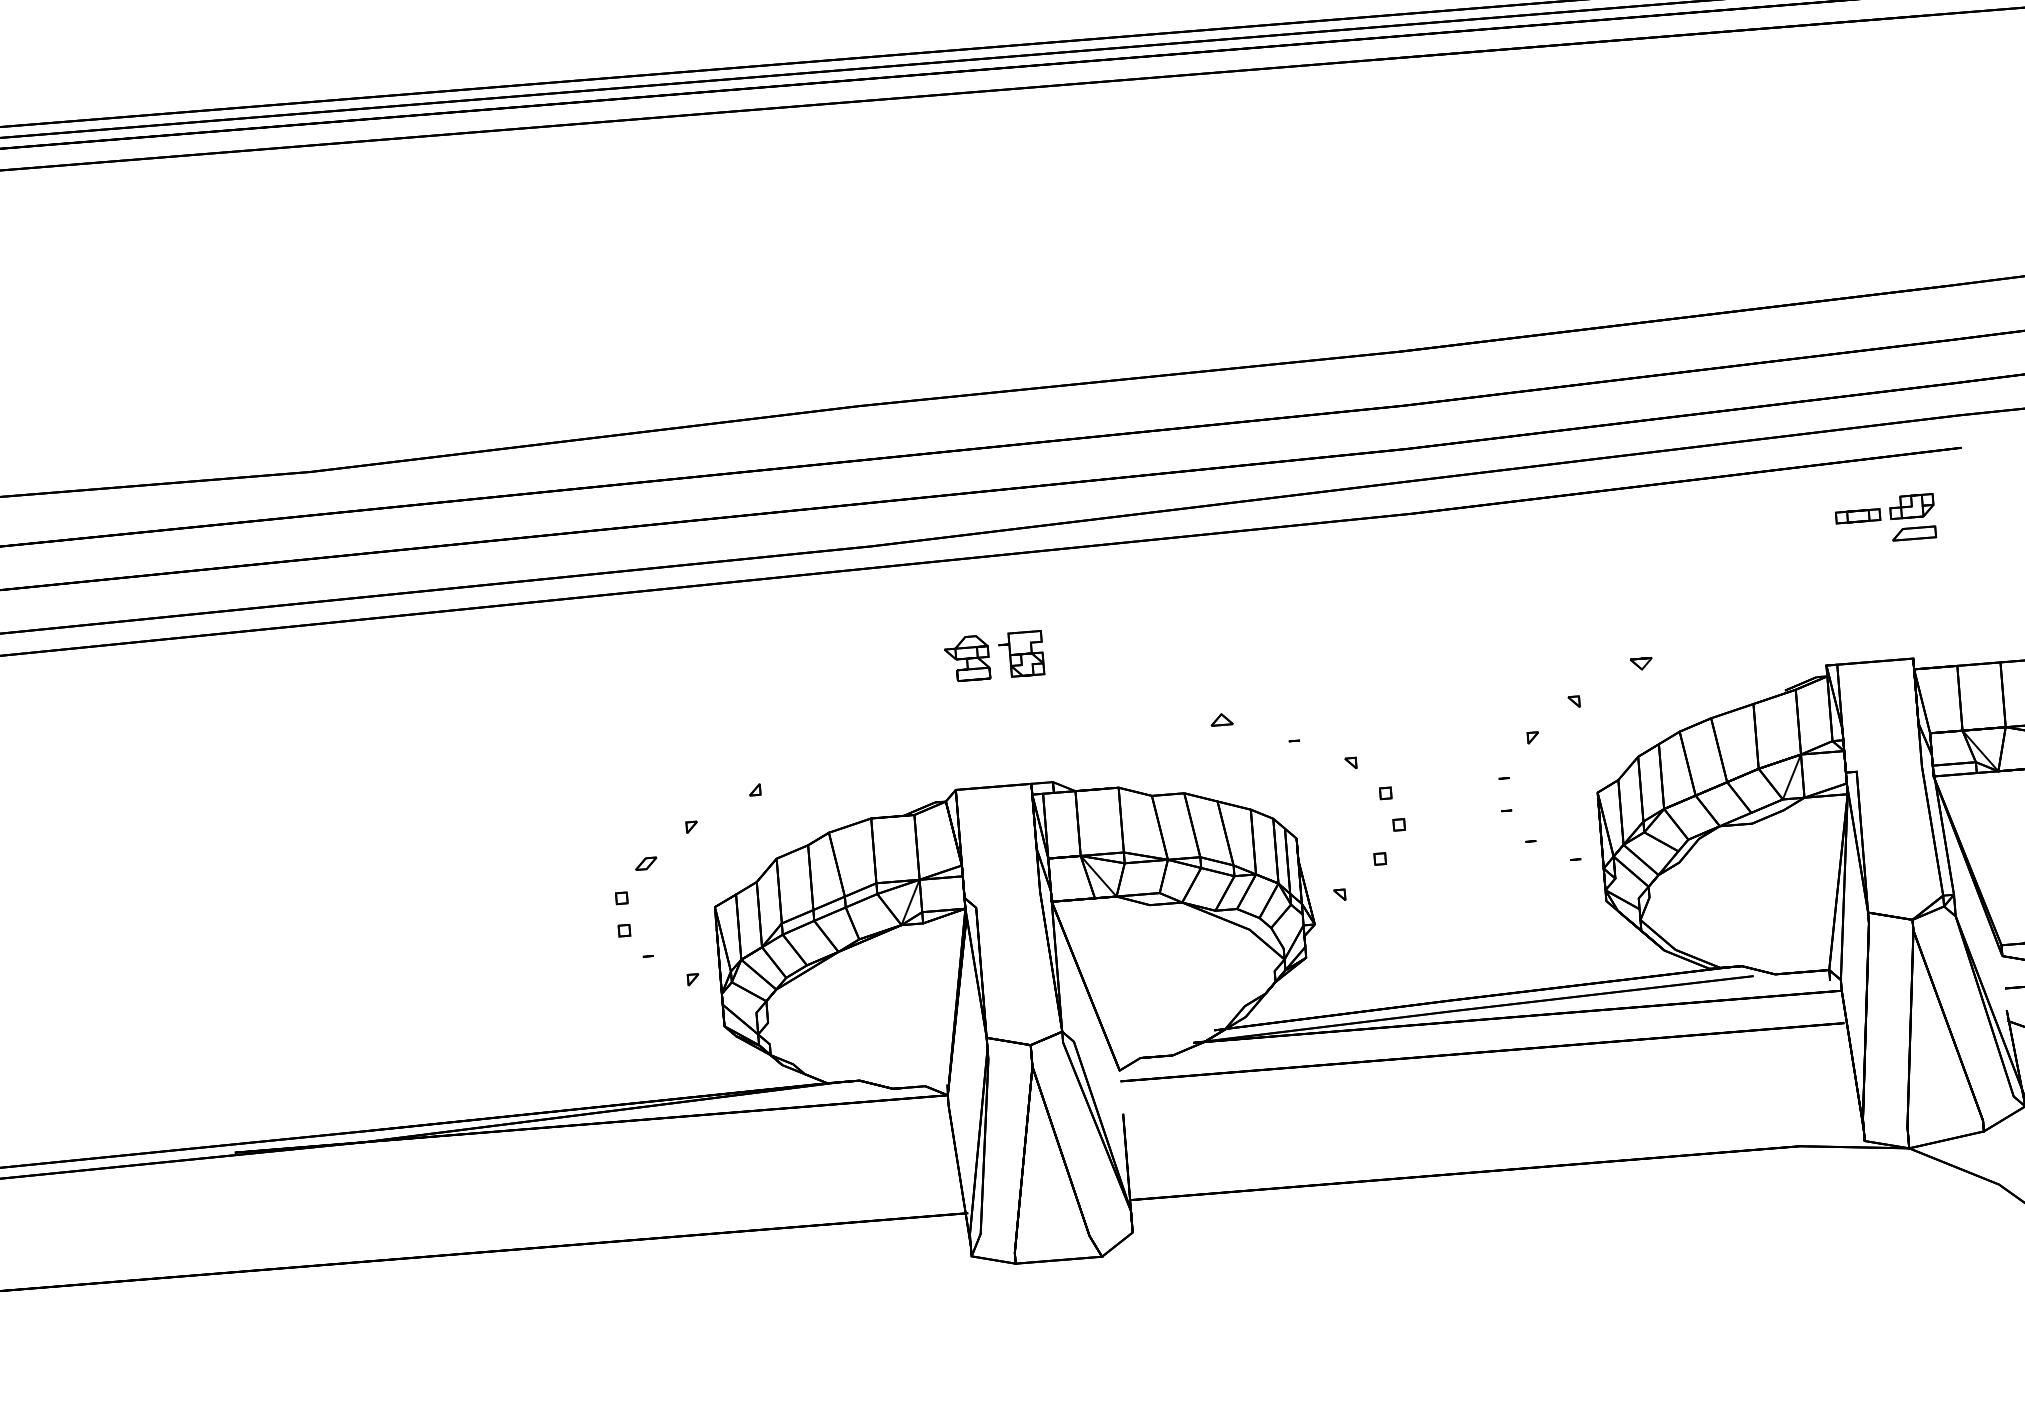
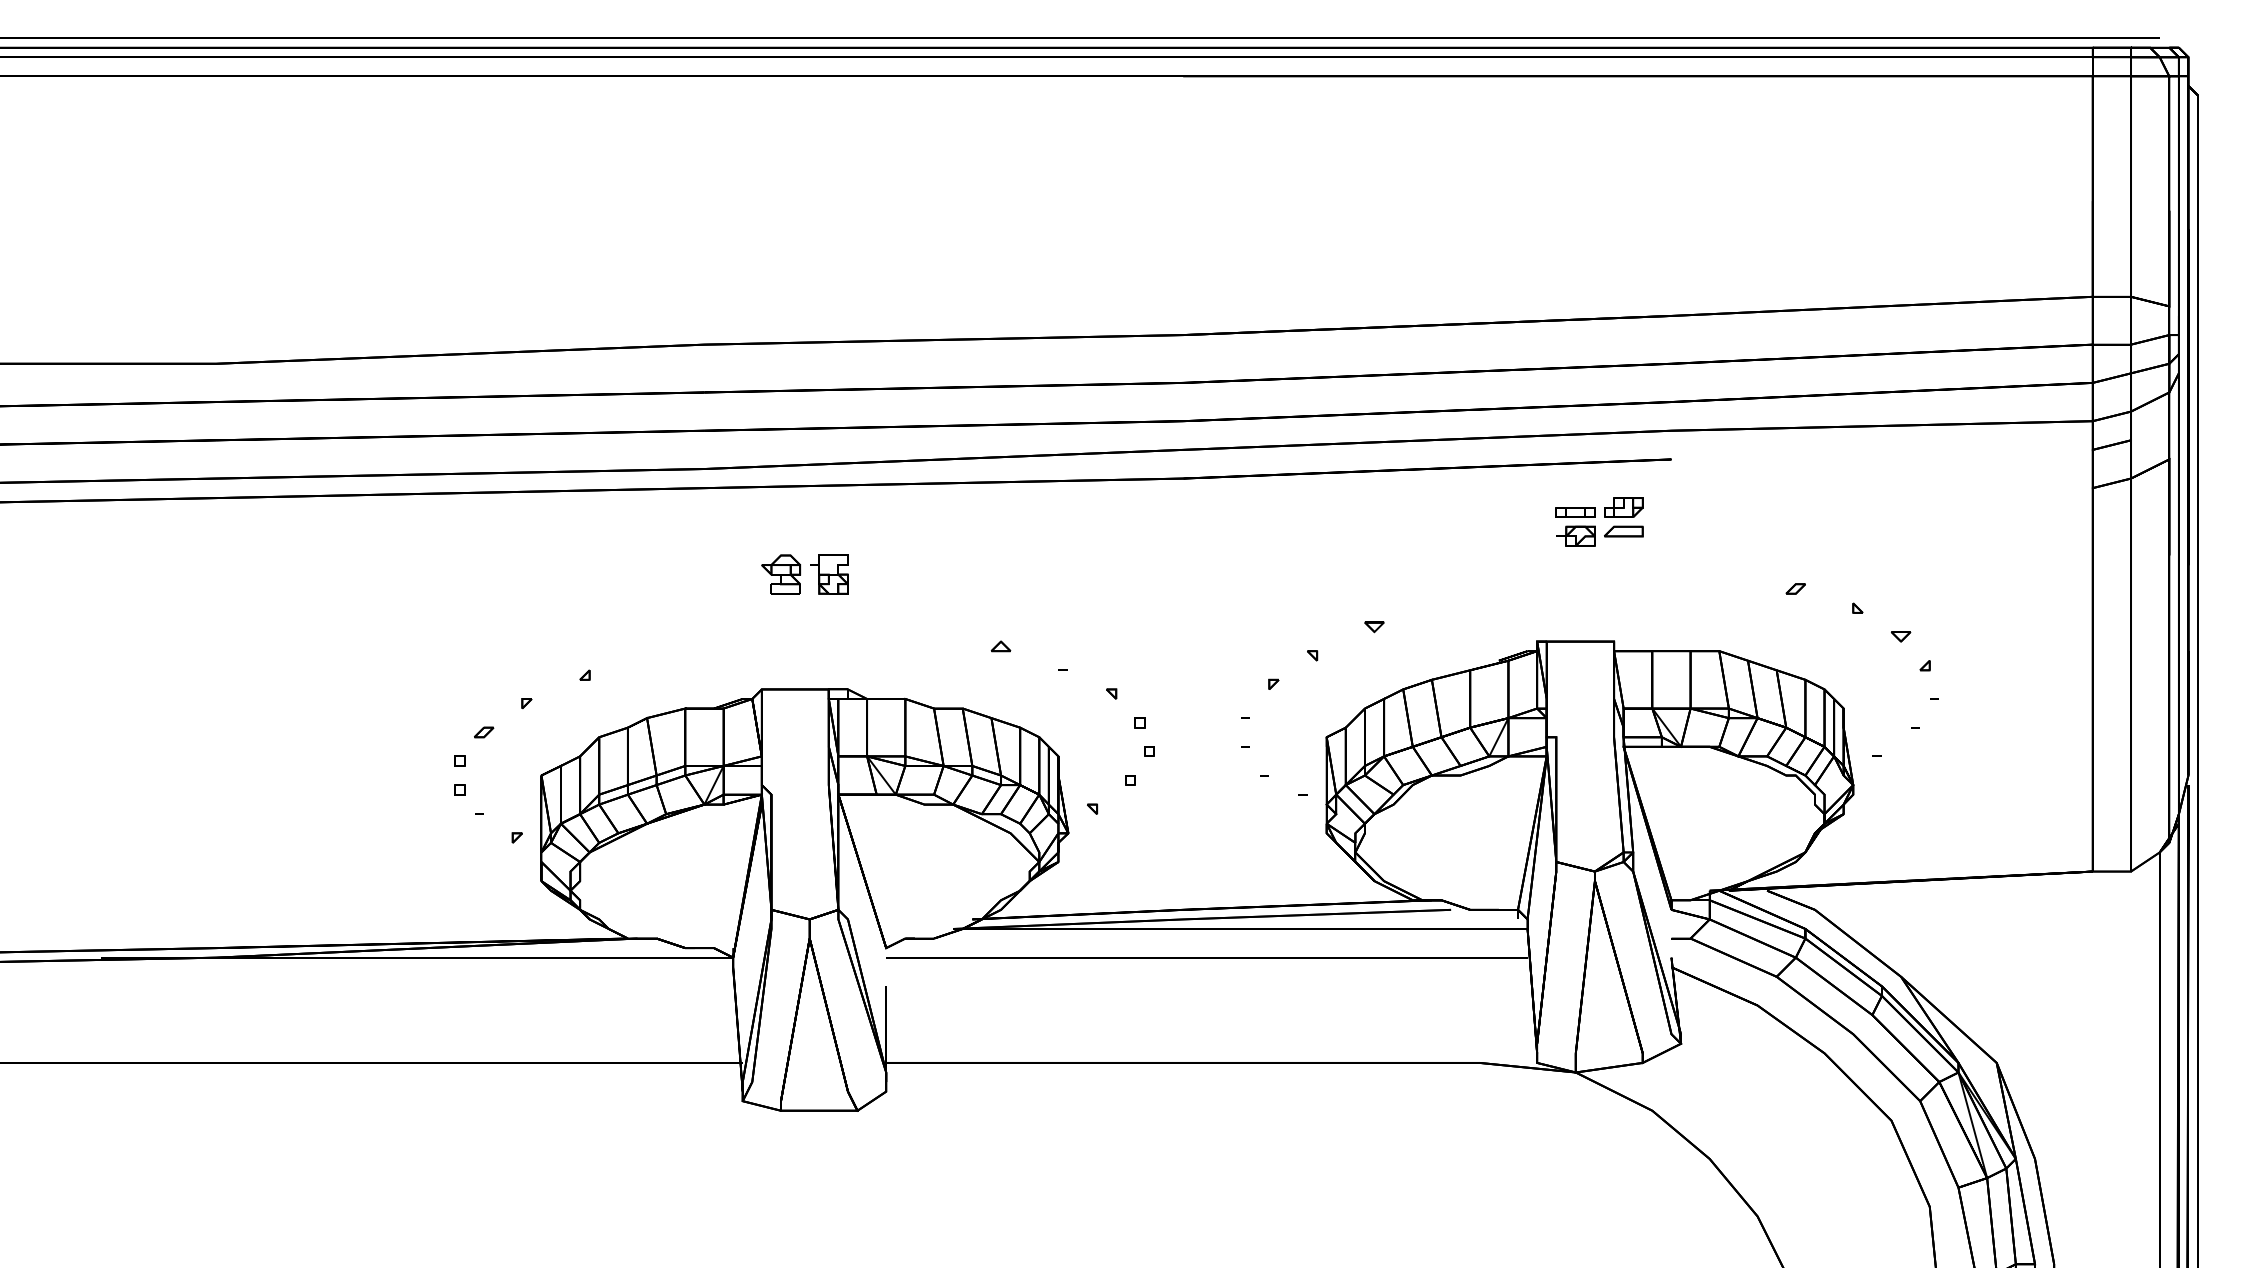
part: (1860, 542) -> (1575, 535), added

